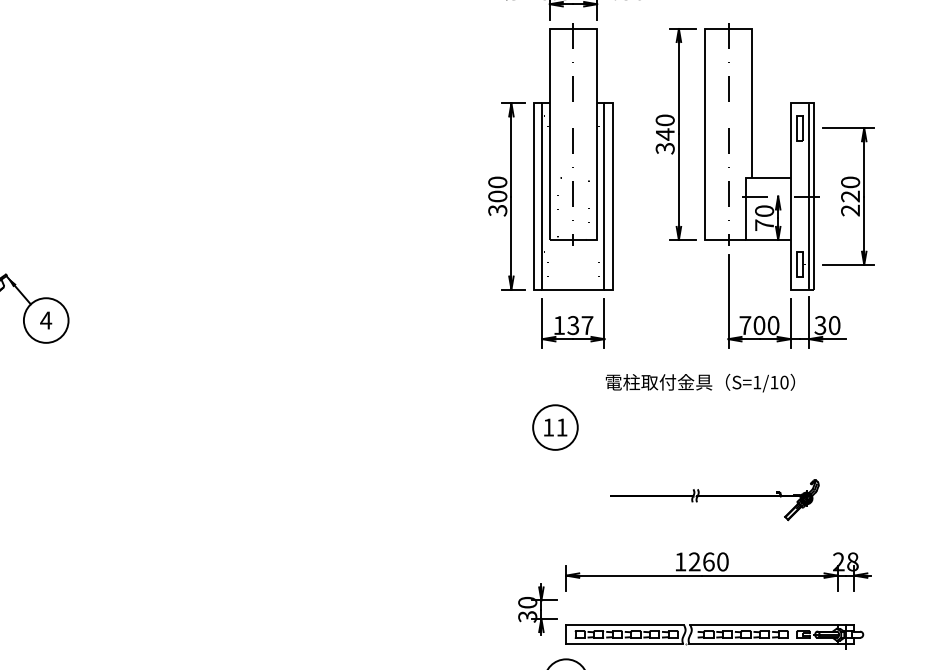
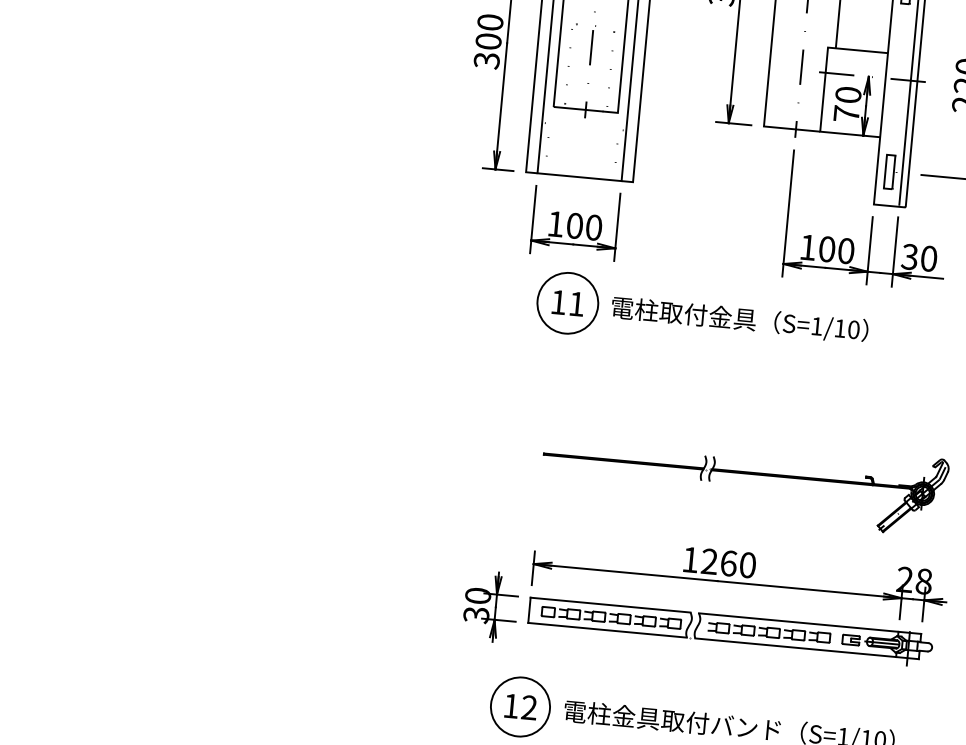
text: (580, 325) -> (584, 226), 137 -> 100
text: (745, 325) -> (808, 247), 700 -> 100
part: (555, 427) -> (567, 303), moved
part: (714, 499) -> (744, 479), size x1.43
part: (714, 636) -> (730, 631), moved

